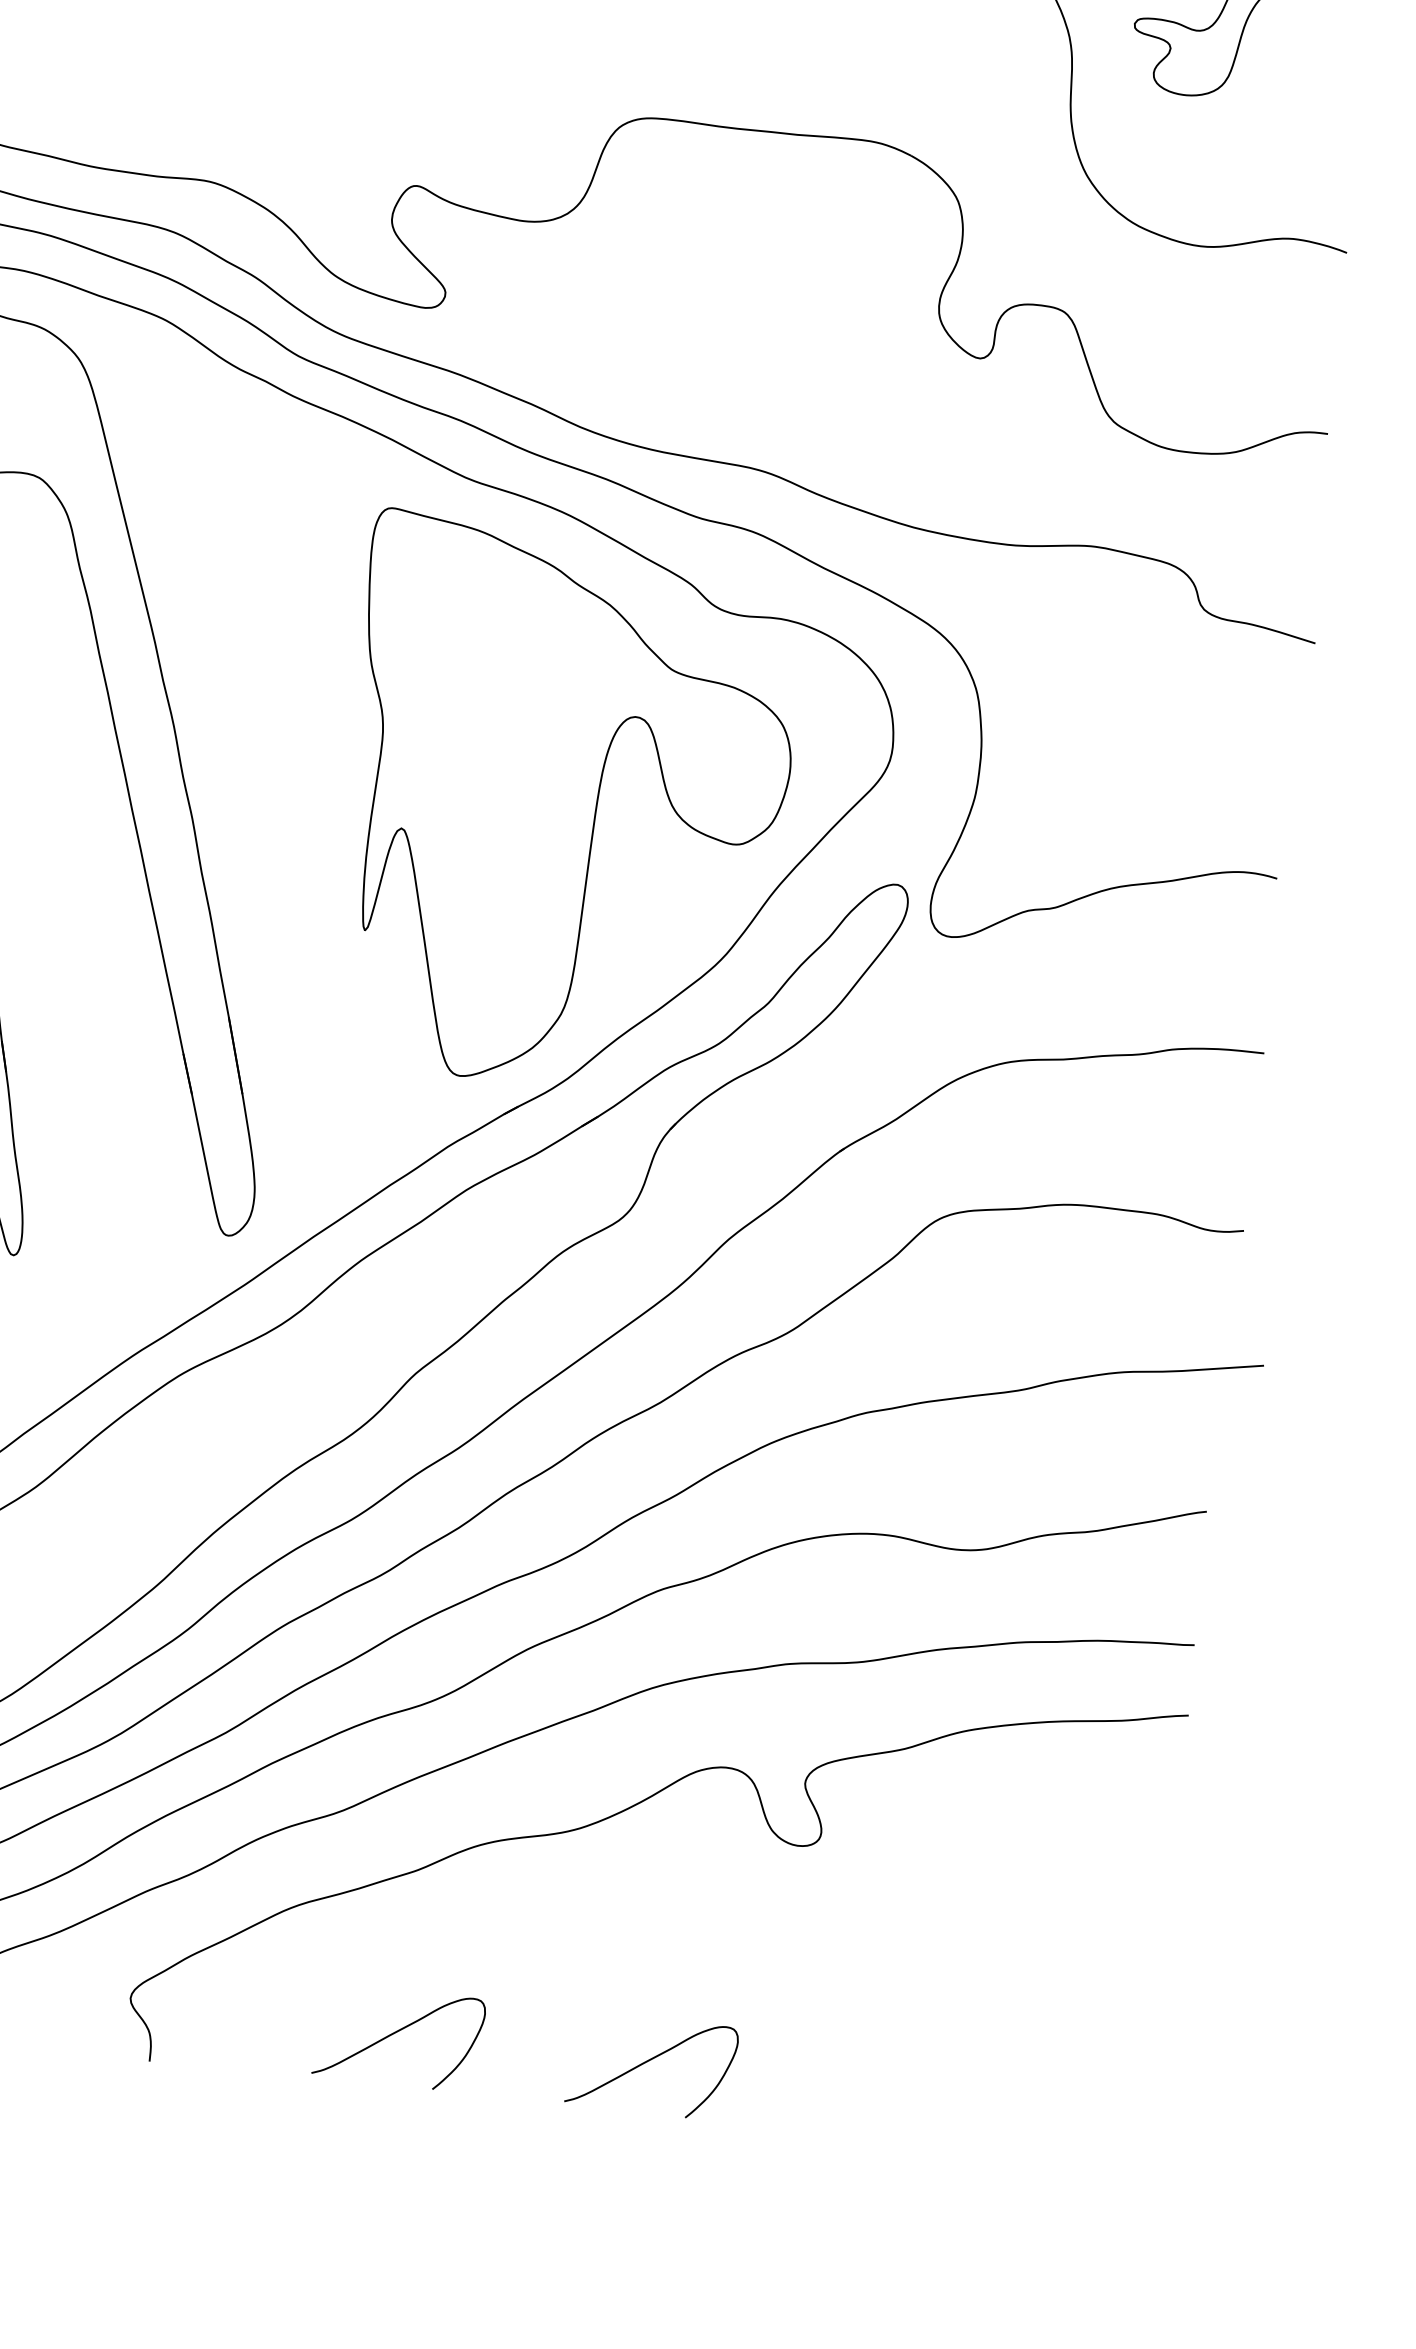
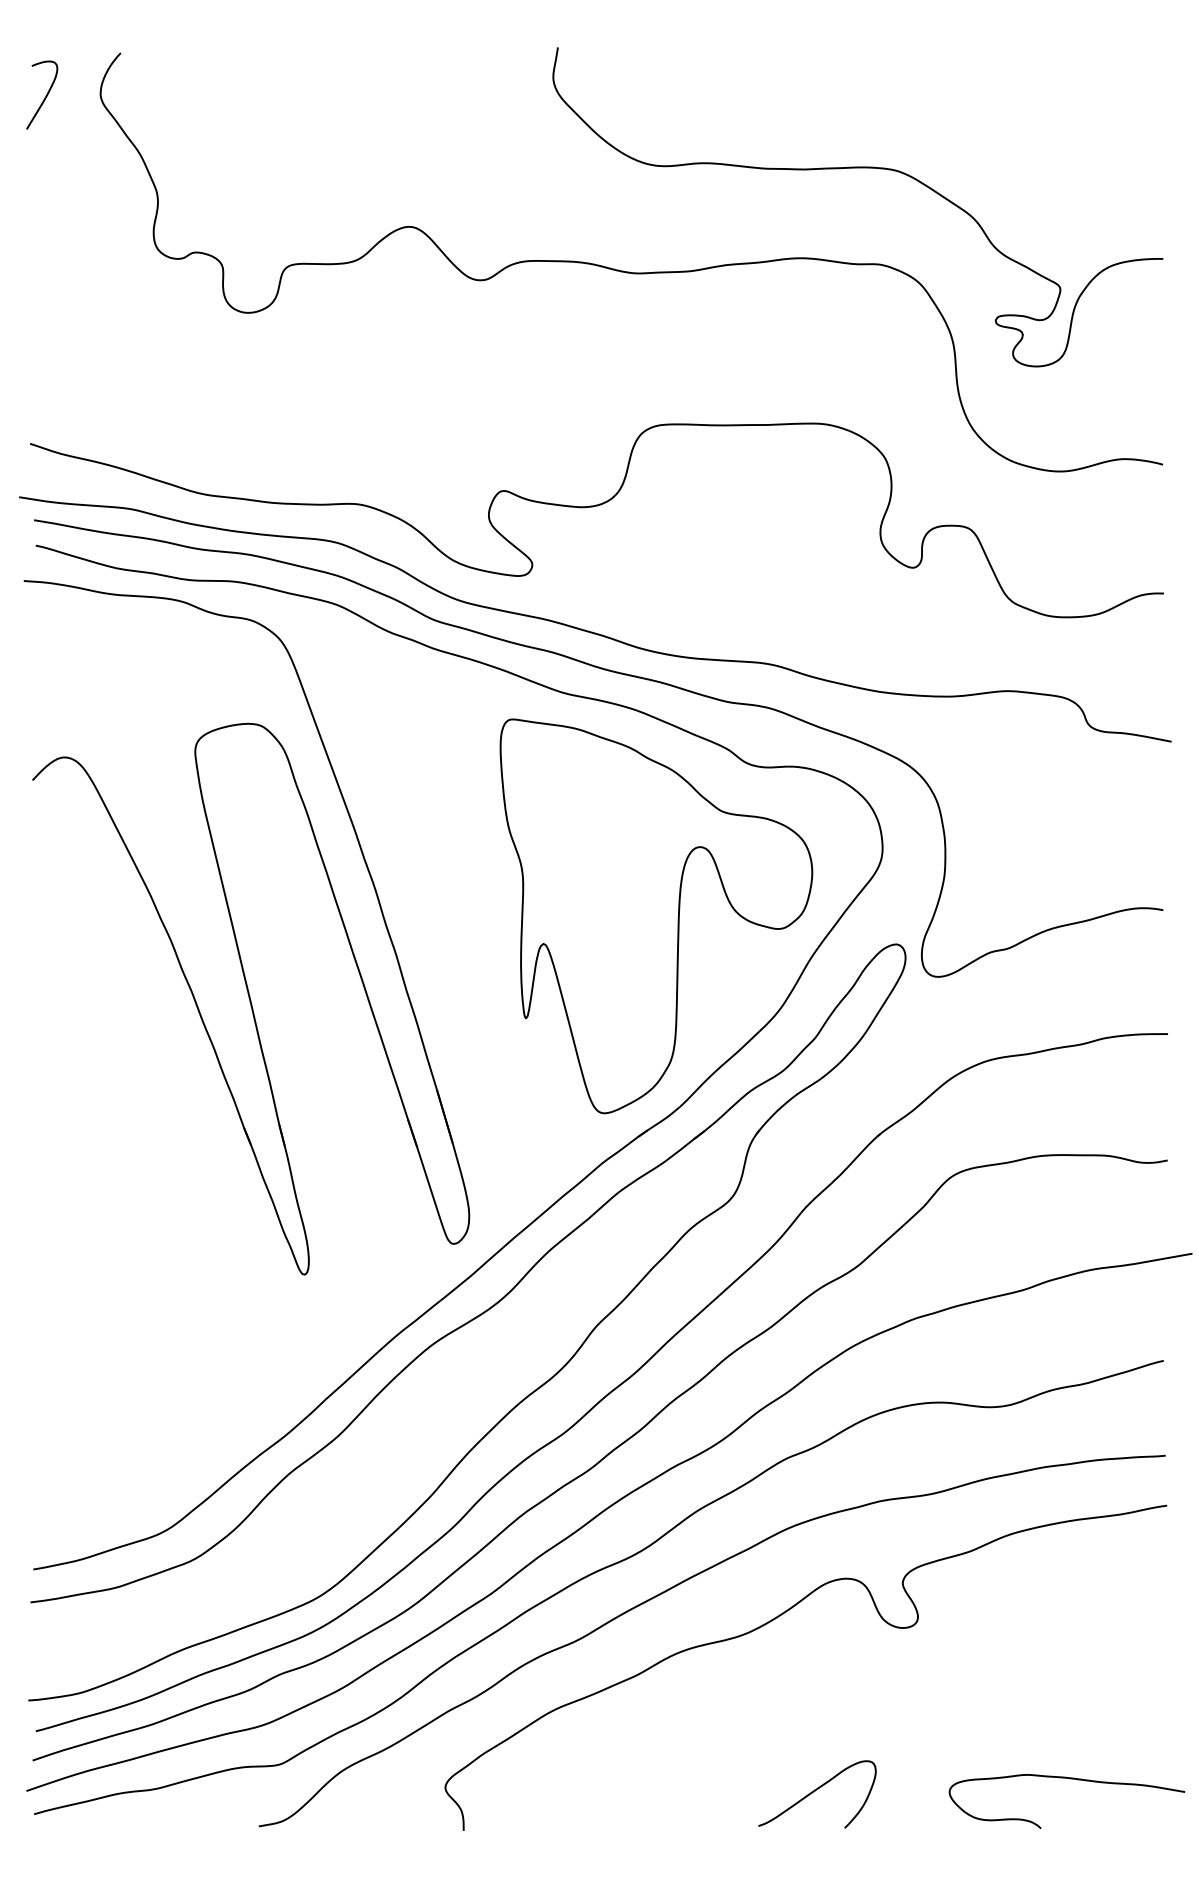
curve: (397, 2033) -> (635, 1791), removed
curve: (1008, 2084) -> (1069, 1779), added

